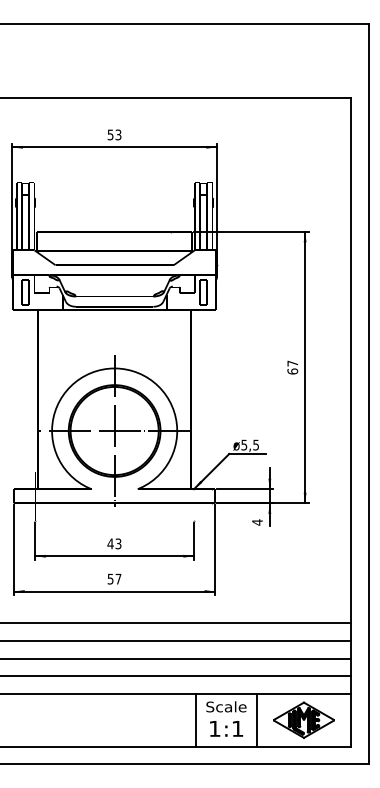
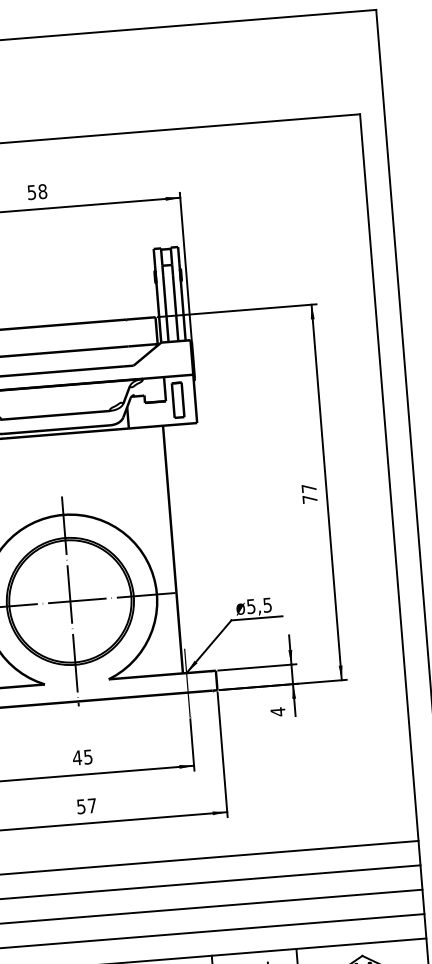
text: (118, 134) -> (42, 191), 53 -> 58
text: (292, 371) -> (309, 499), 67 -> 77
text: (118, 543) -> (88, 756), 43 -> 45

